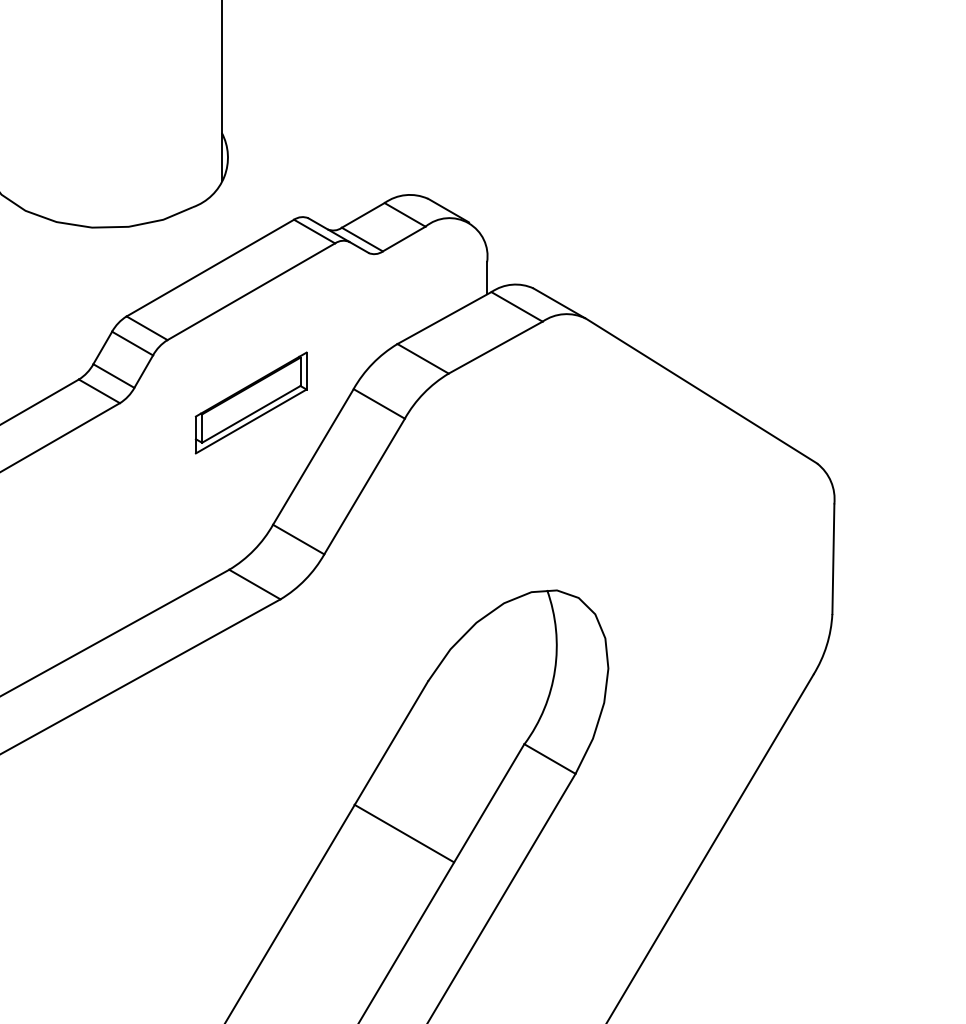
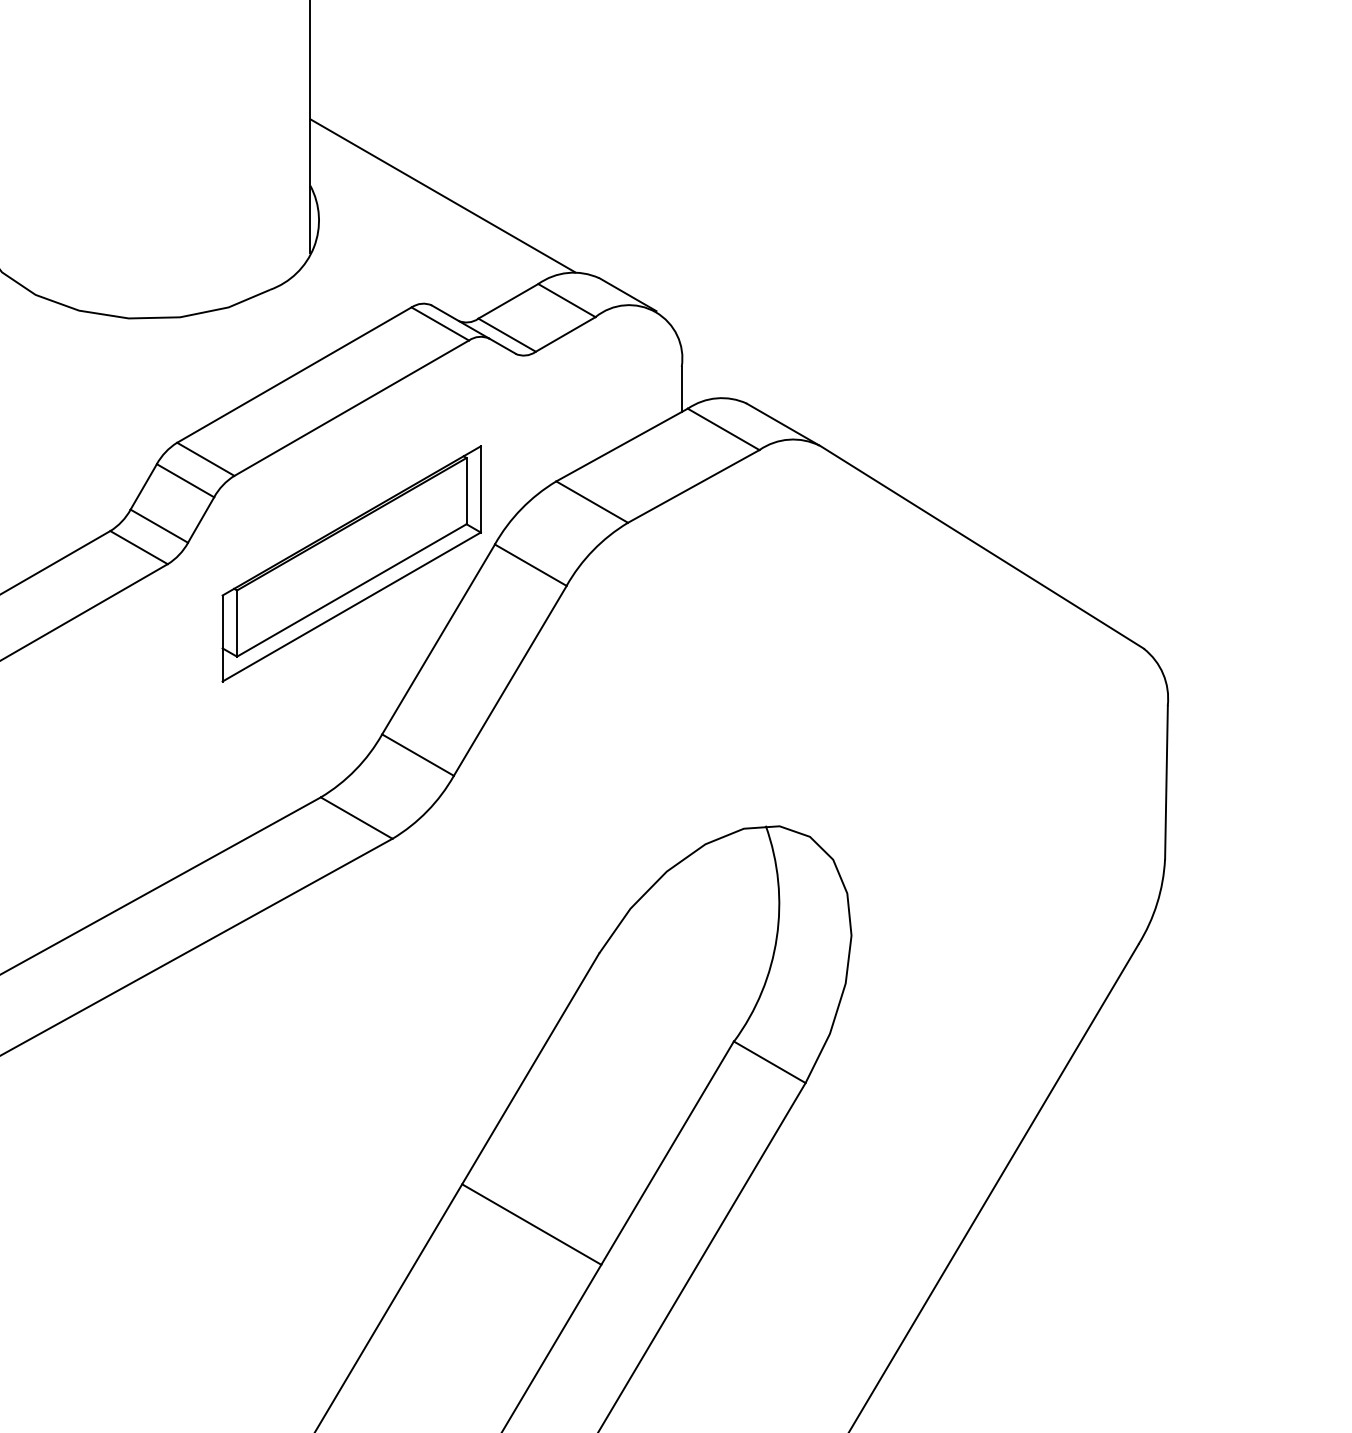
line: (316, 139) -> (442, 195), added
part: (251, 402) -> (351, 563), size x1.67
line: (404, 833) -> (531, 1224), moved

